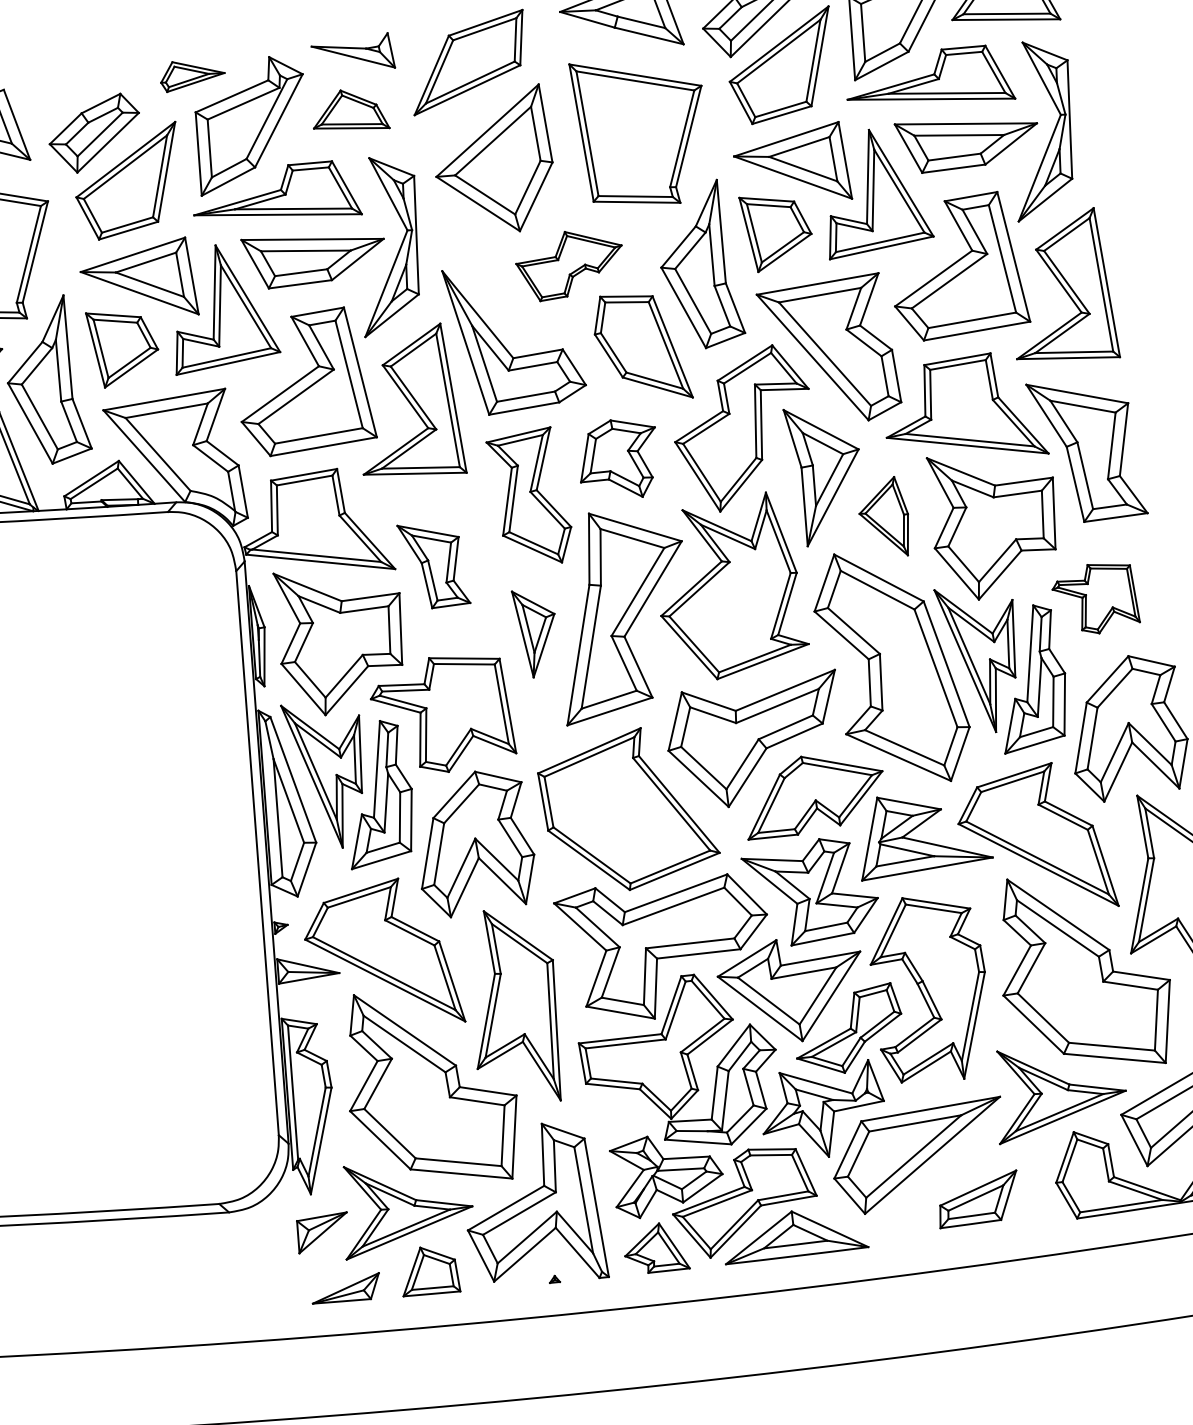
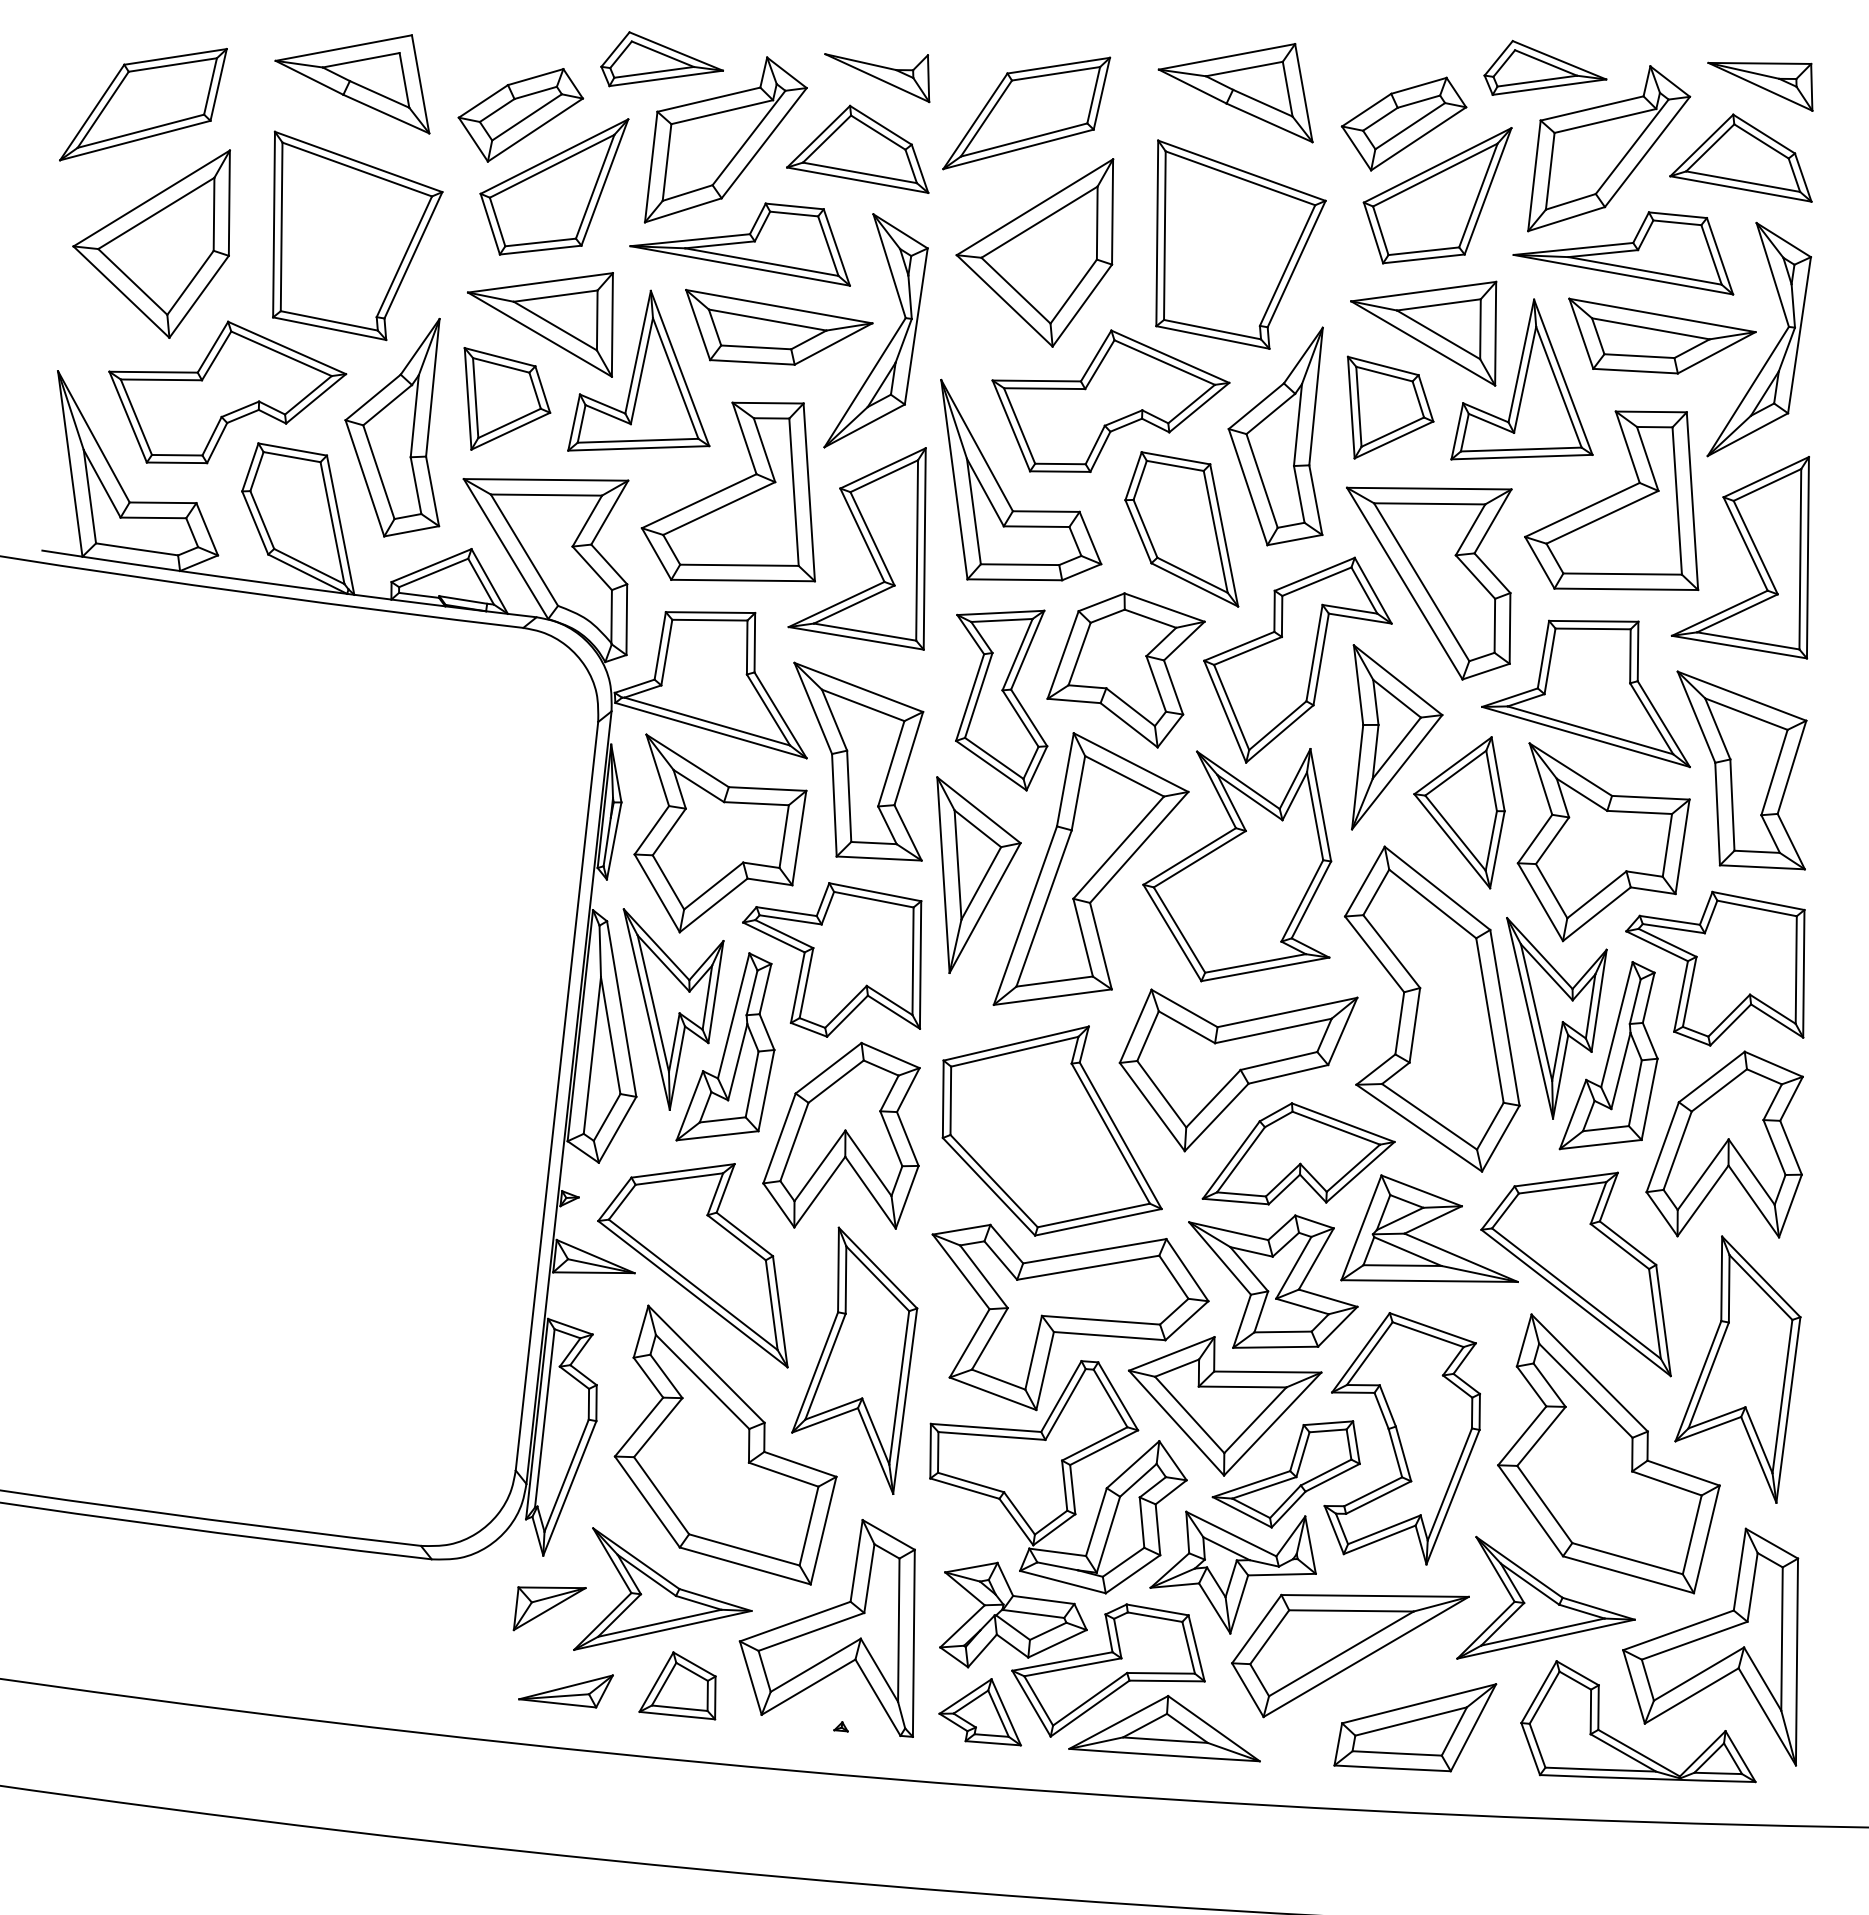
part: (191, 73) -> (661, 59), size x1.43
part: (348, 111) -> (857, 148), size x1.43
part: (570, 262) -> (1110, 400), size x1.67
part: (618, 460) -> (1125, 670), size x1.43
part: (884, 518) -> (1459, 812), size x1.43
part: (433, 564) -> (858, 761), size x1.67
part: (1095, 598) -> (1715, 968), size x1.67
part: (538, 631) -> (978, 874), size x1.67
part: (978, 1200) -> (1415, 1727), size x1.43

